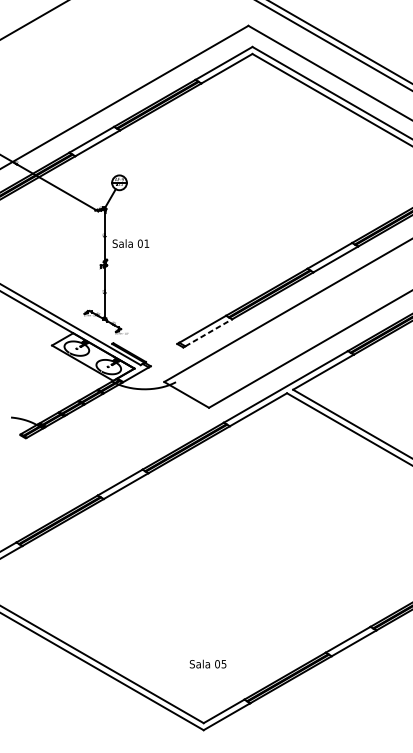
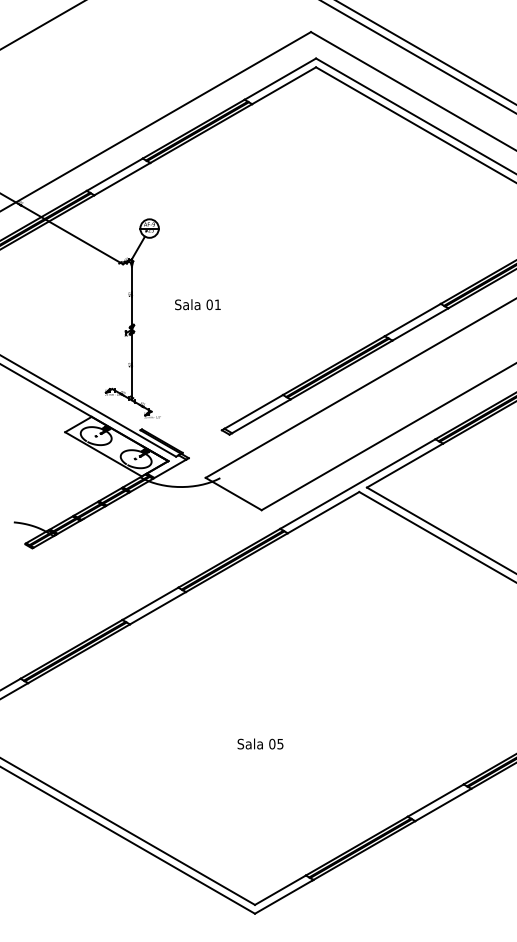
text: (130, 243) -> (197, 304), moved
line: (208, 332) -> (261, 416), dashed -> solid
text: (208, 663) -> (260, 743), moved

